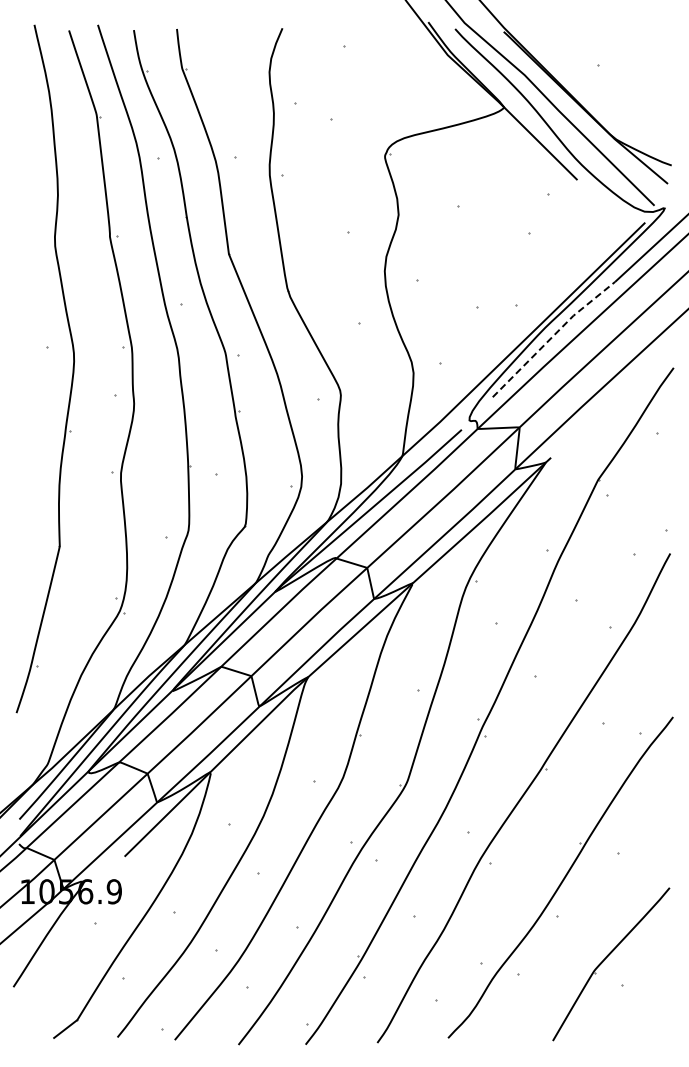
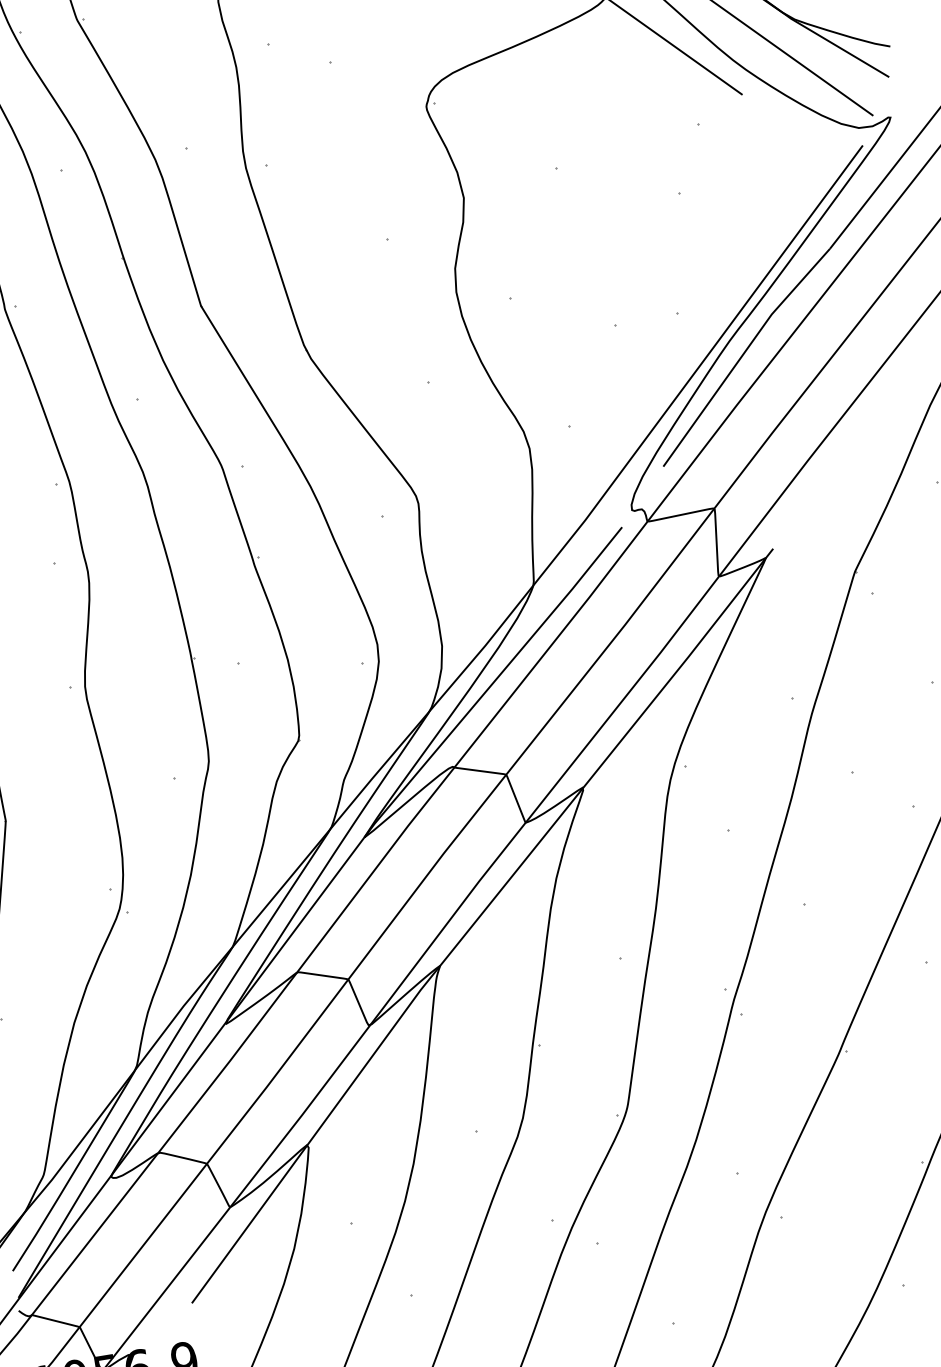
line: (552, 337) -> (743, 354), dashed -> solid

